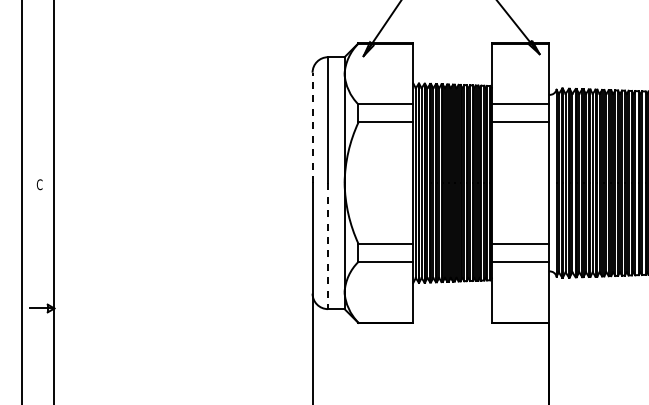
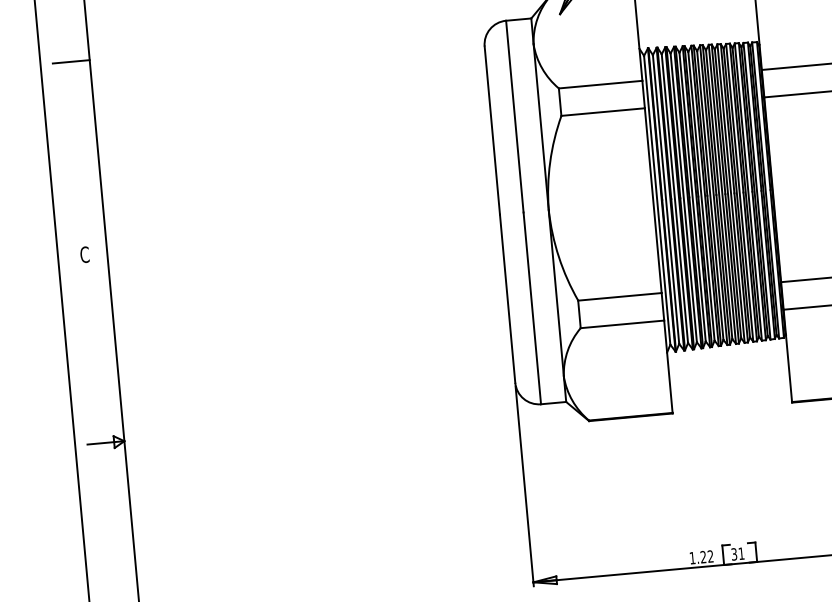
line: (42, 58) -> (71, 62), added
line: (312, 127) -> (492, 129), dashed -> solid
line: (328, 246) -> (532, 308), dashed -> solid

